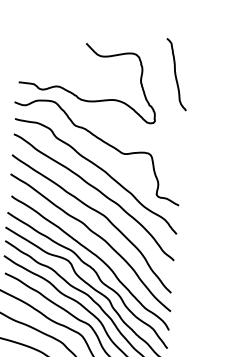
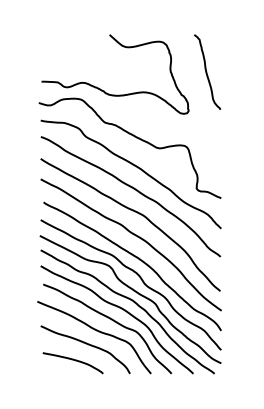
curve: (176, 73) -> (207, 71), moved

